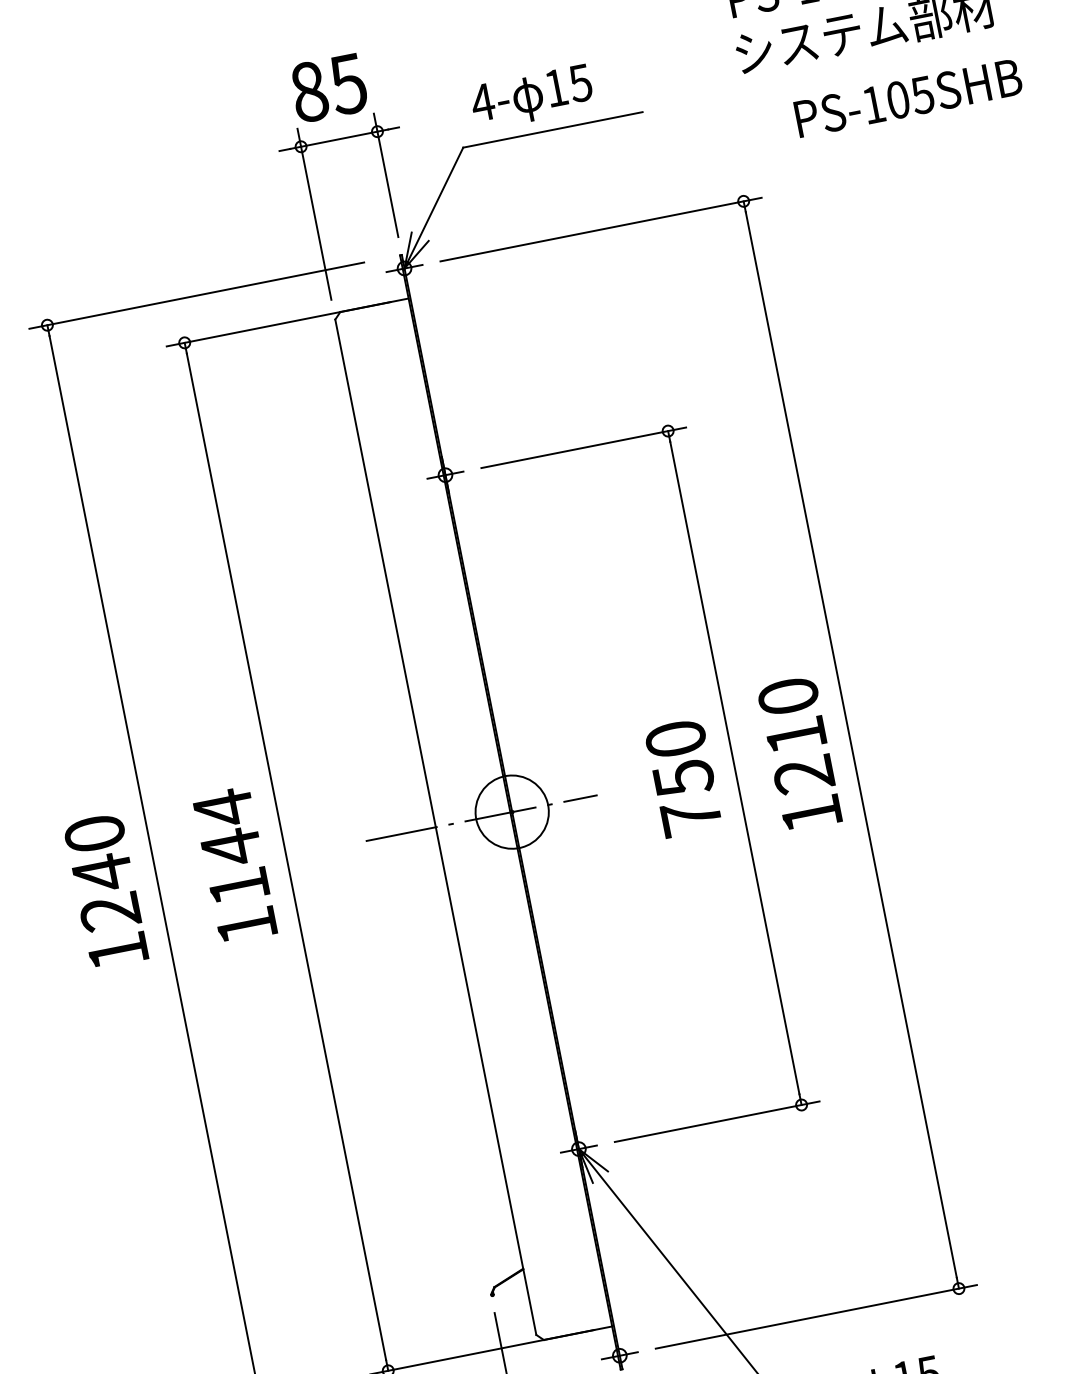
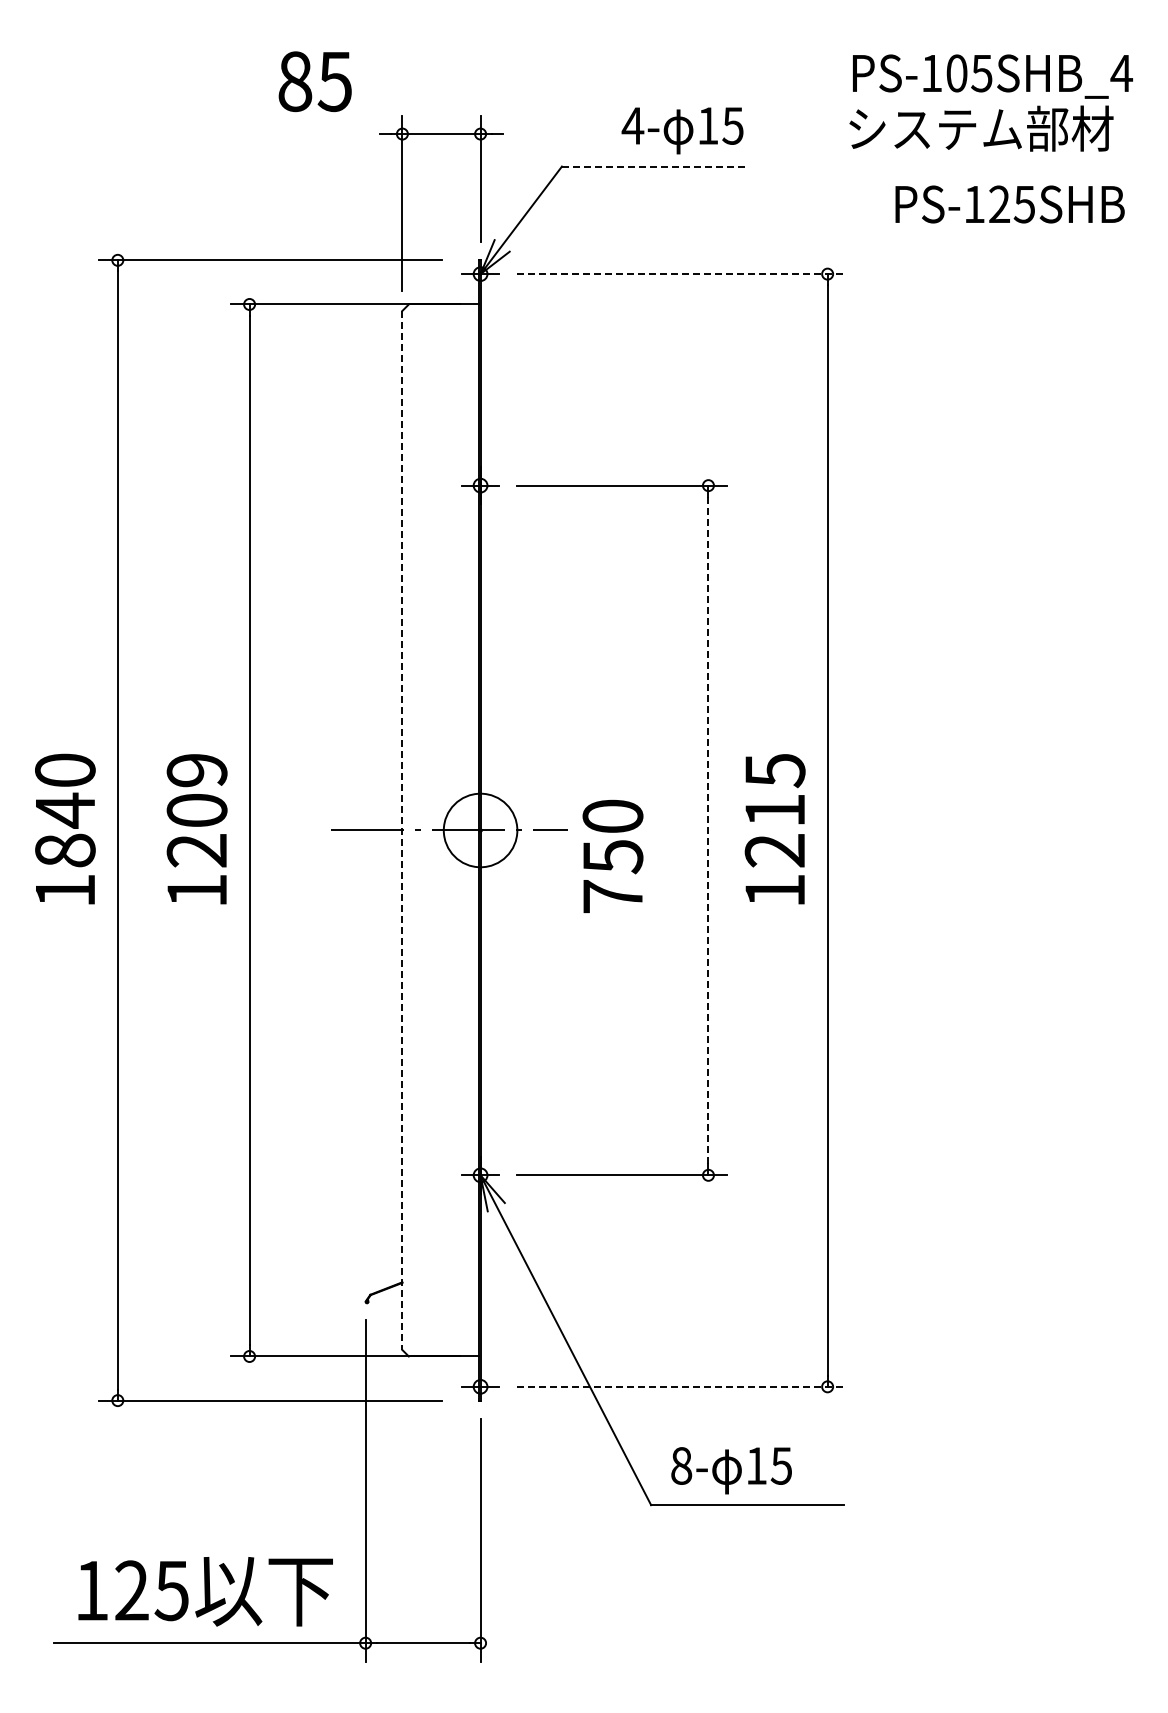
text: (328, 88) -> (314, 81), moved
text: (532, 97) -> (682, 130), moved
text: (898, 100) -> (999, 204), PS-105SHB -> PS-125SHB
line: (552, 129) -> (653, 166), solid -> dashed
line: (601, 229) -> (682, 274), solid -> dashed
text: (787, 696) -> (774, 770), 1210 -> 1215
line: (734, 768) -> (708, 830), solid -> dashed
text: (682, 777) -> (612, 855), moved
line: (435, 827) -> (402, 830), solid -> dashed
text: (230, 846) -> (196, 809), 1144 -> 1209
text: (110, 912) -> (65, 850), 1240 -> 1840
line: (817, 1316) -> (682, 1386), solid -> dashed

